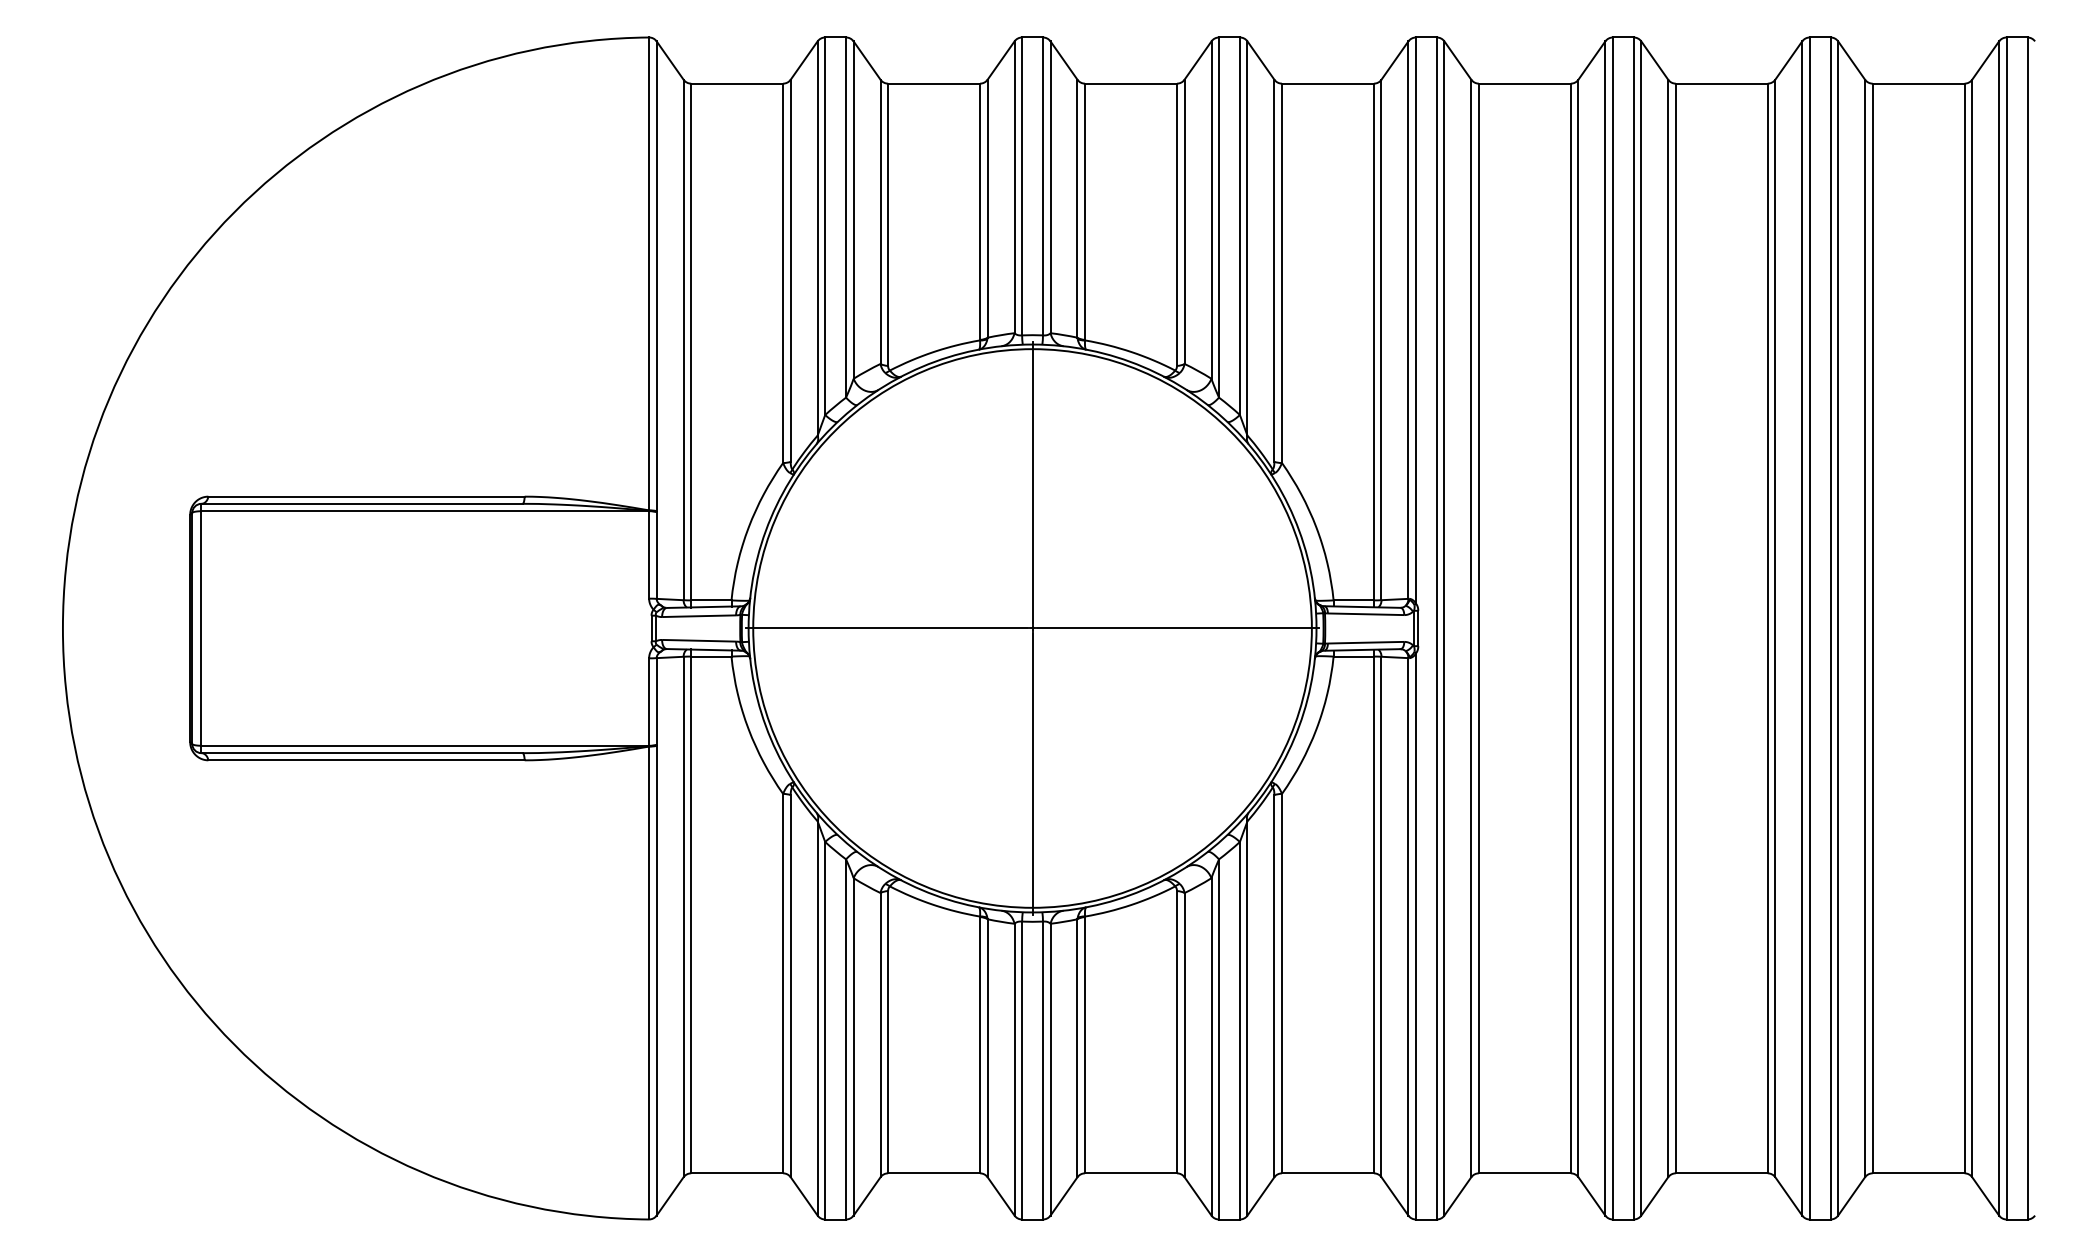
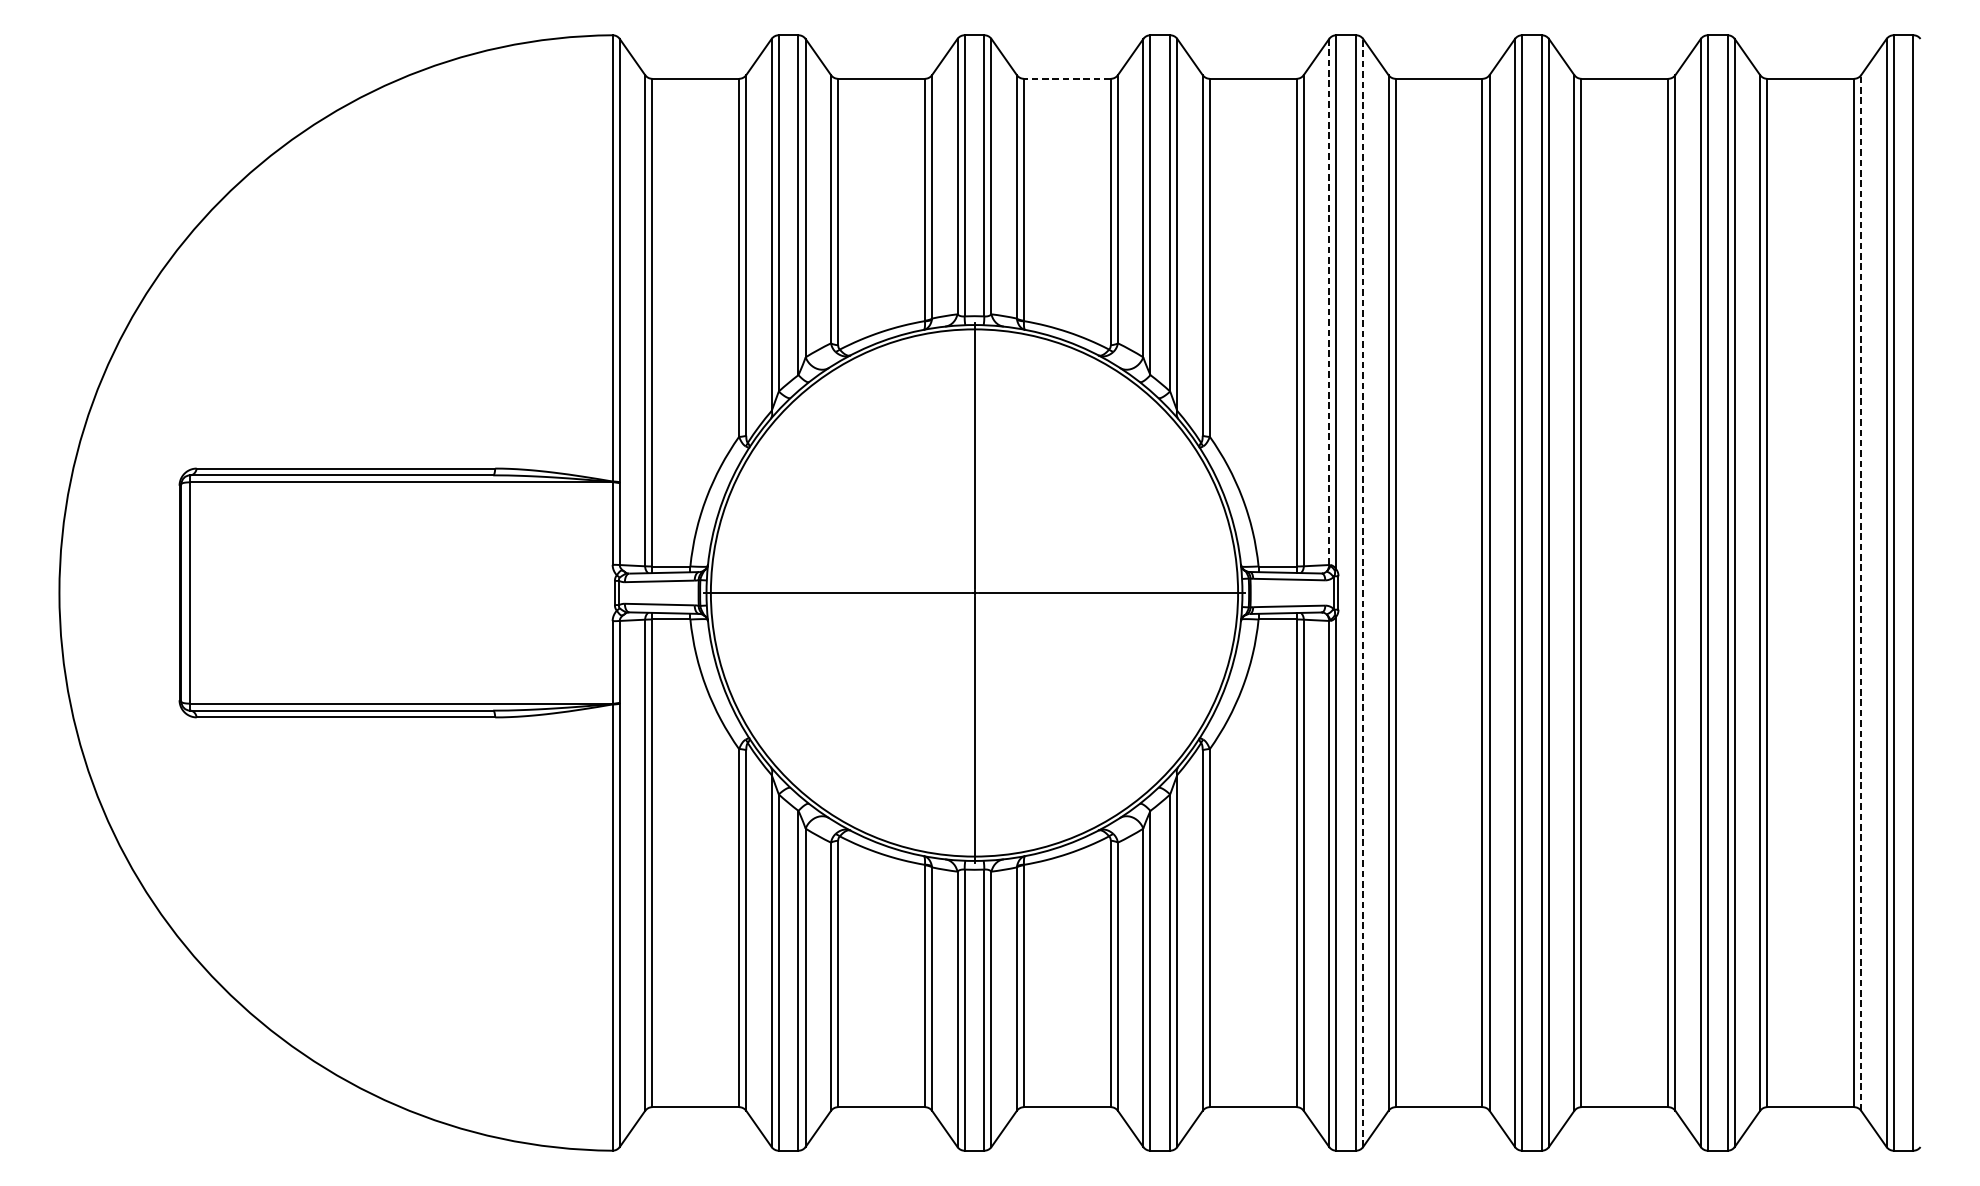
line: (1130, 83) -> (1066, 78), solid -> dashed
line: (1408, 320) -> (1329, 302), solid -> dashed
line: (1444, 628) -> (1363, 593), solid -> dashed
line: (1972, 628) -> (1861, 593), solid -> dashed

